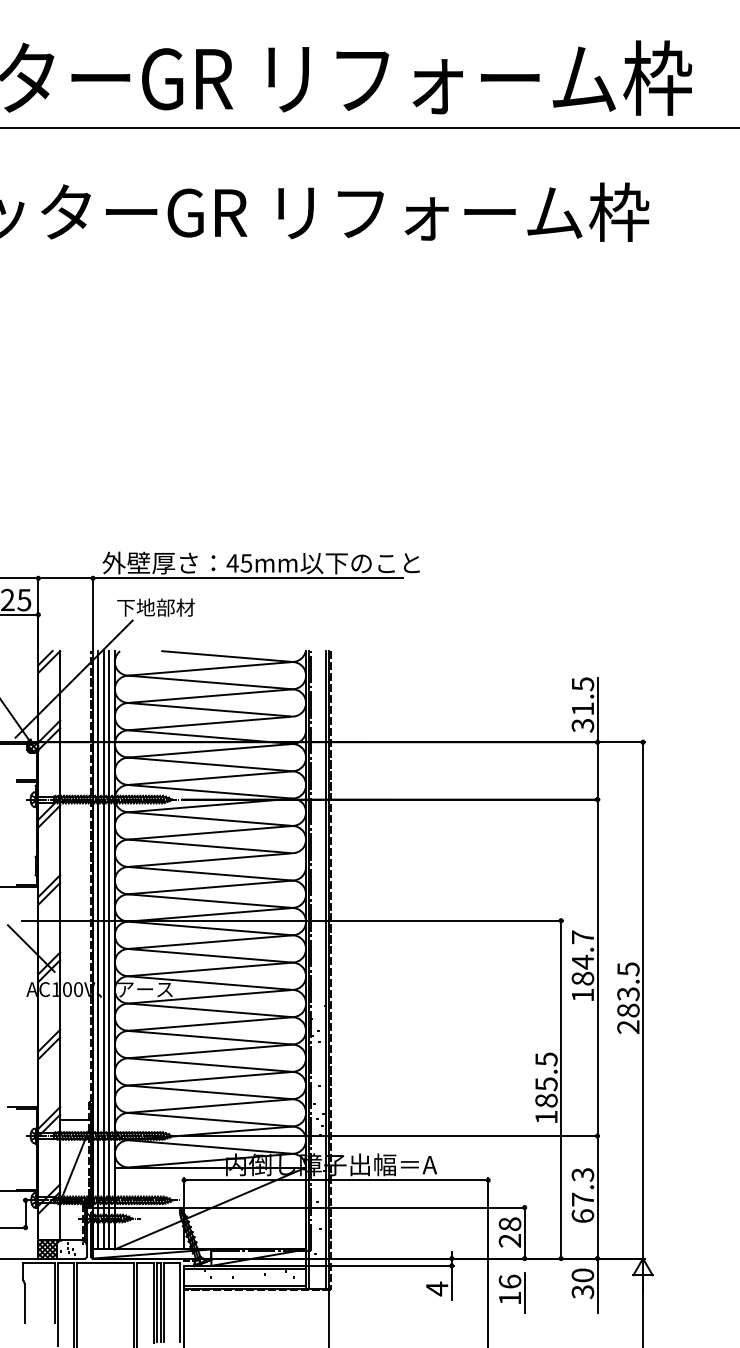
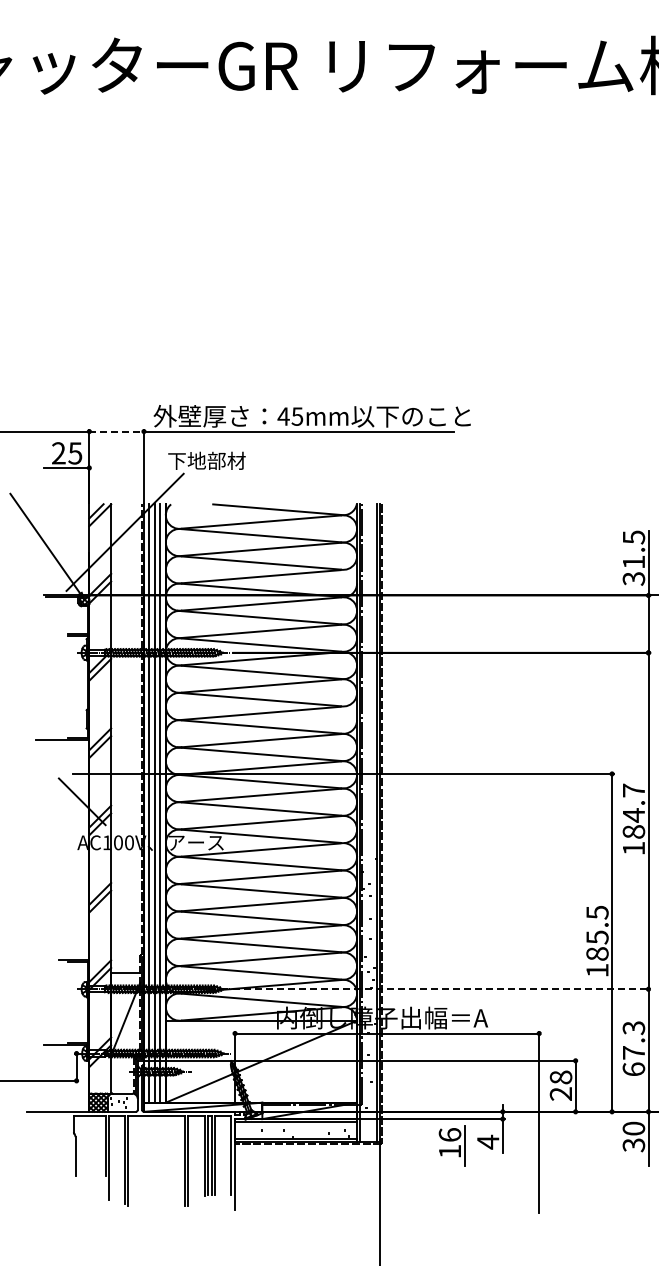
line: (66, 578) -> (117, 431), solid -> dashed
line: (390, 1136) -> (441, 989), solid -> dashed
part: (511, 1292) -> (451, 1145), moved

